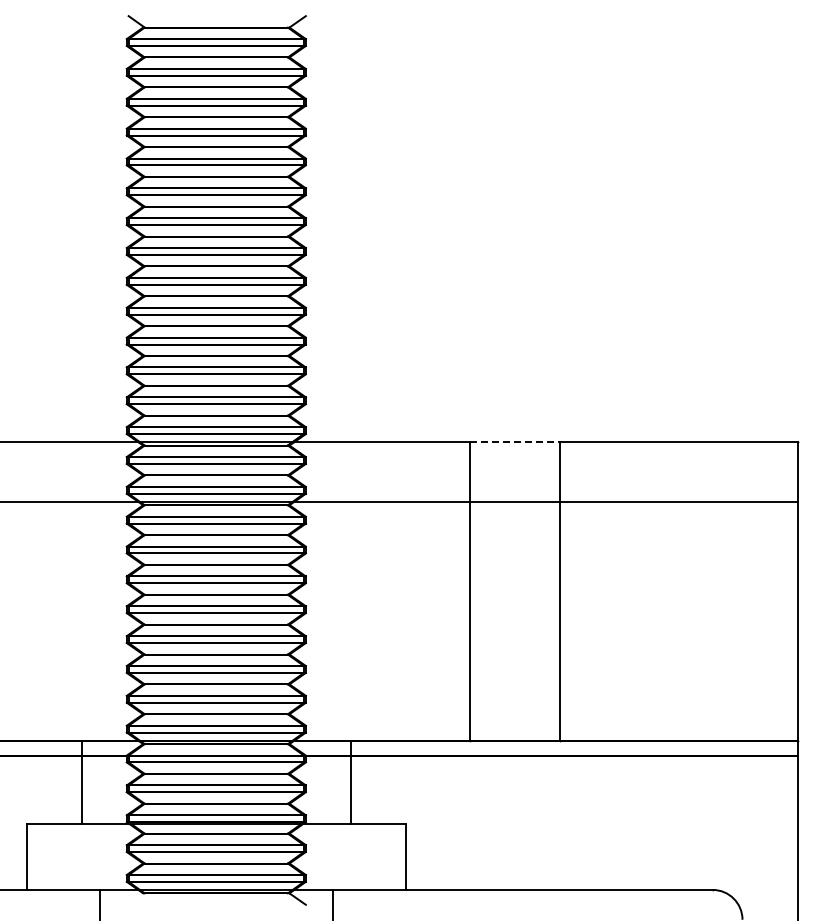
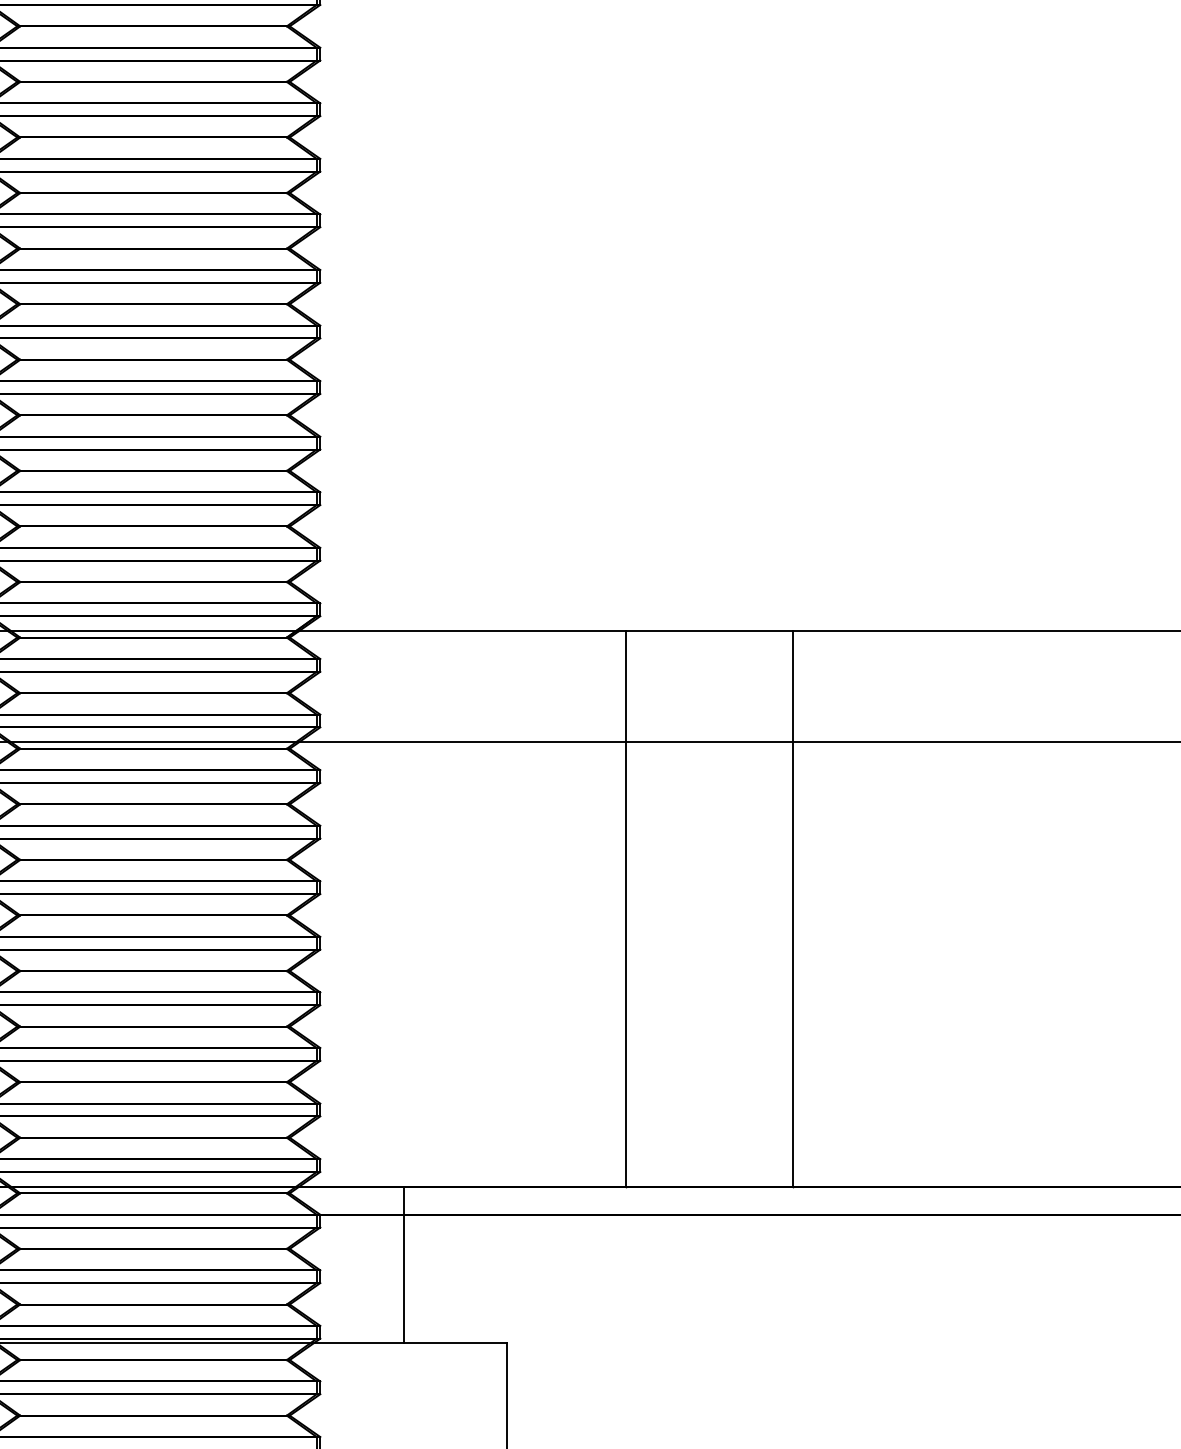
line: (514, 442) -> (708, 631), dashed -> solid

